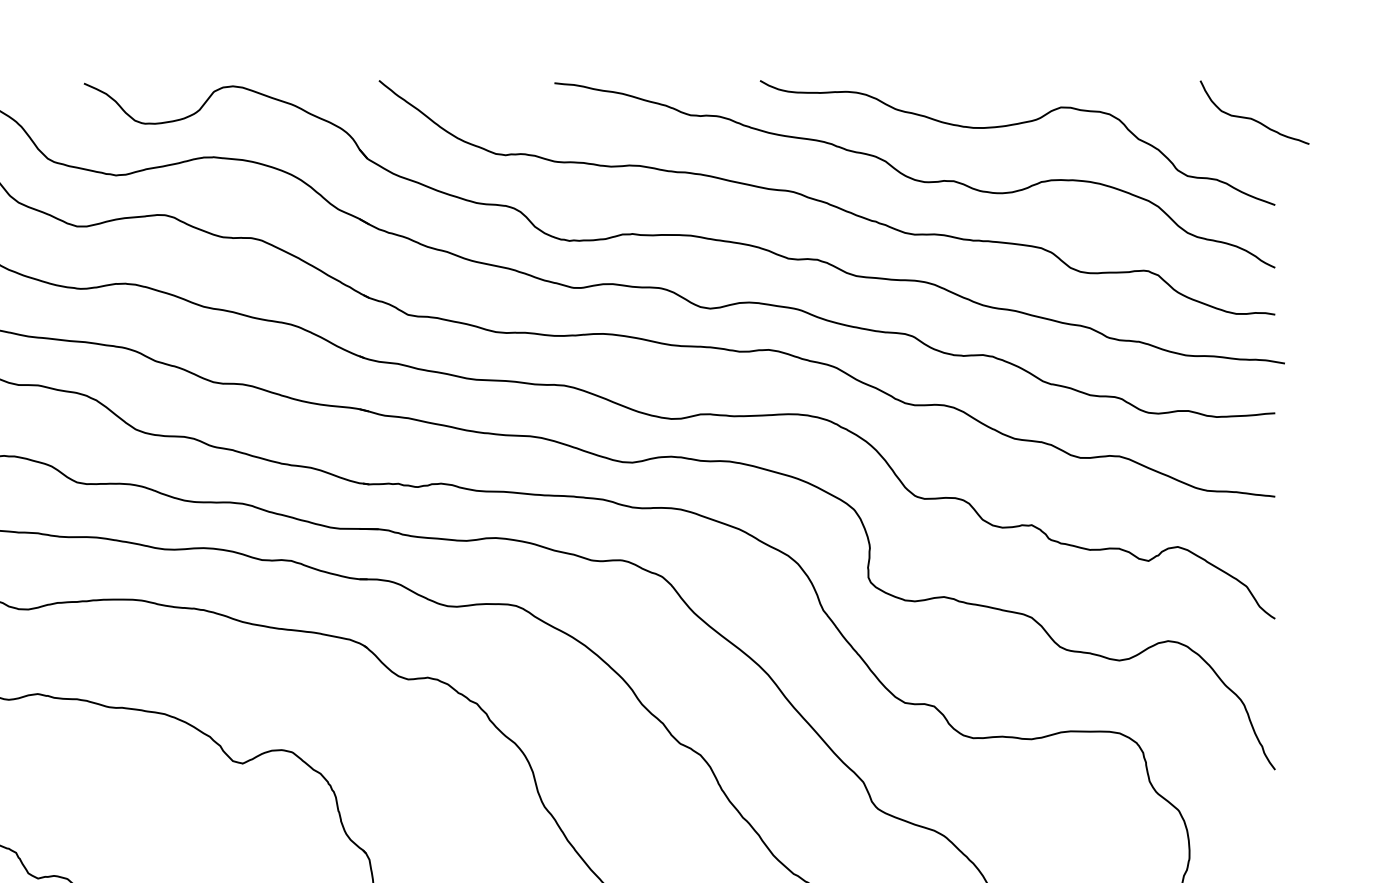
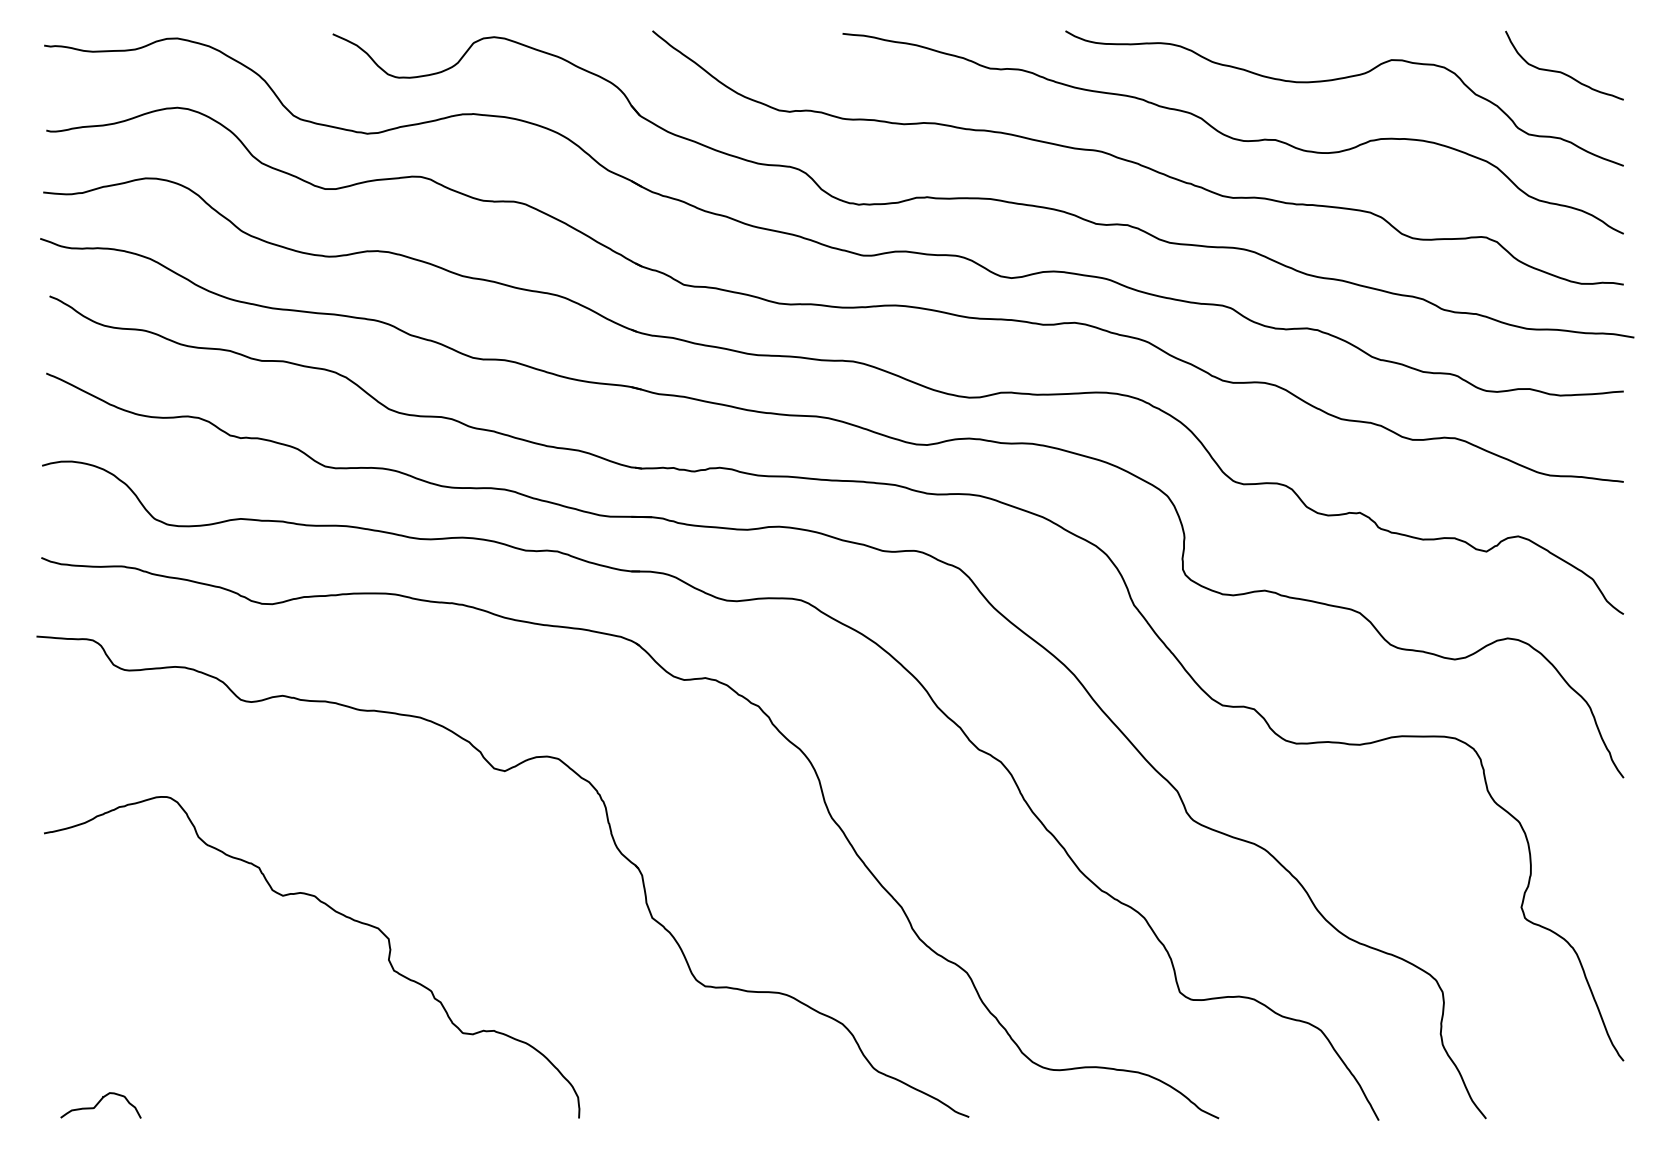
curve: (1251, 118) -> (1561, 71), moved

